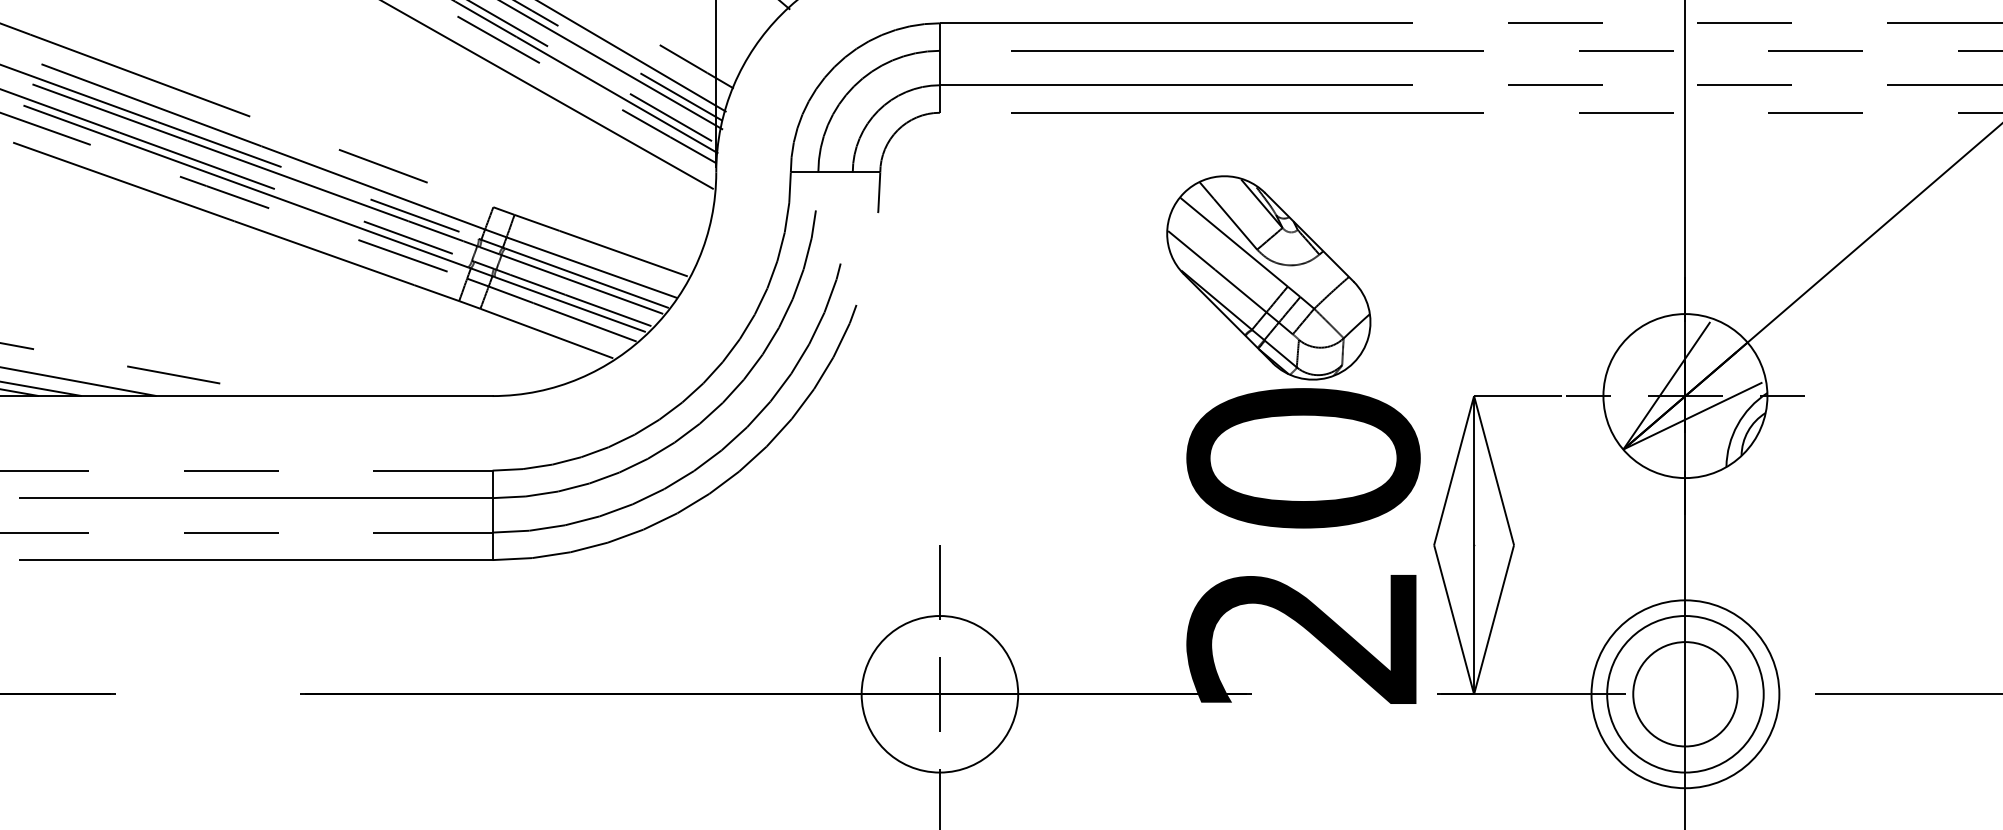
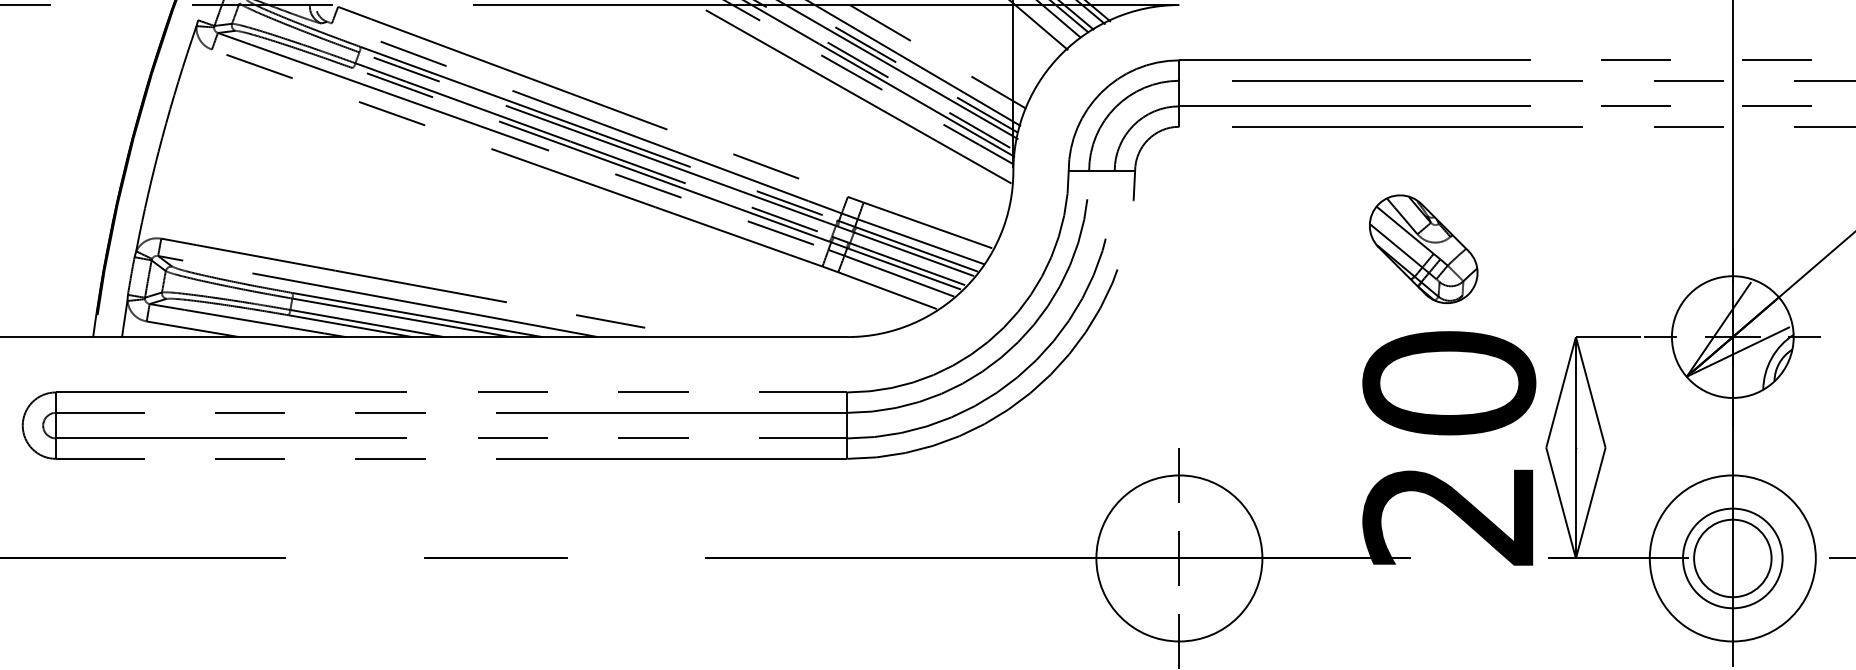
part: (1268, 276) -> (1423, 248), size x0.71
circle: (940, 694) -> (1179, 558), size x1.43
circle: (1685, 694) -> (1732, 558), size x0.71
circle: (1685, 694) -> (1732, 558), size x1.43

